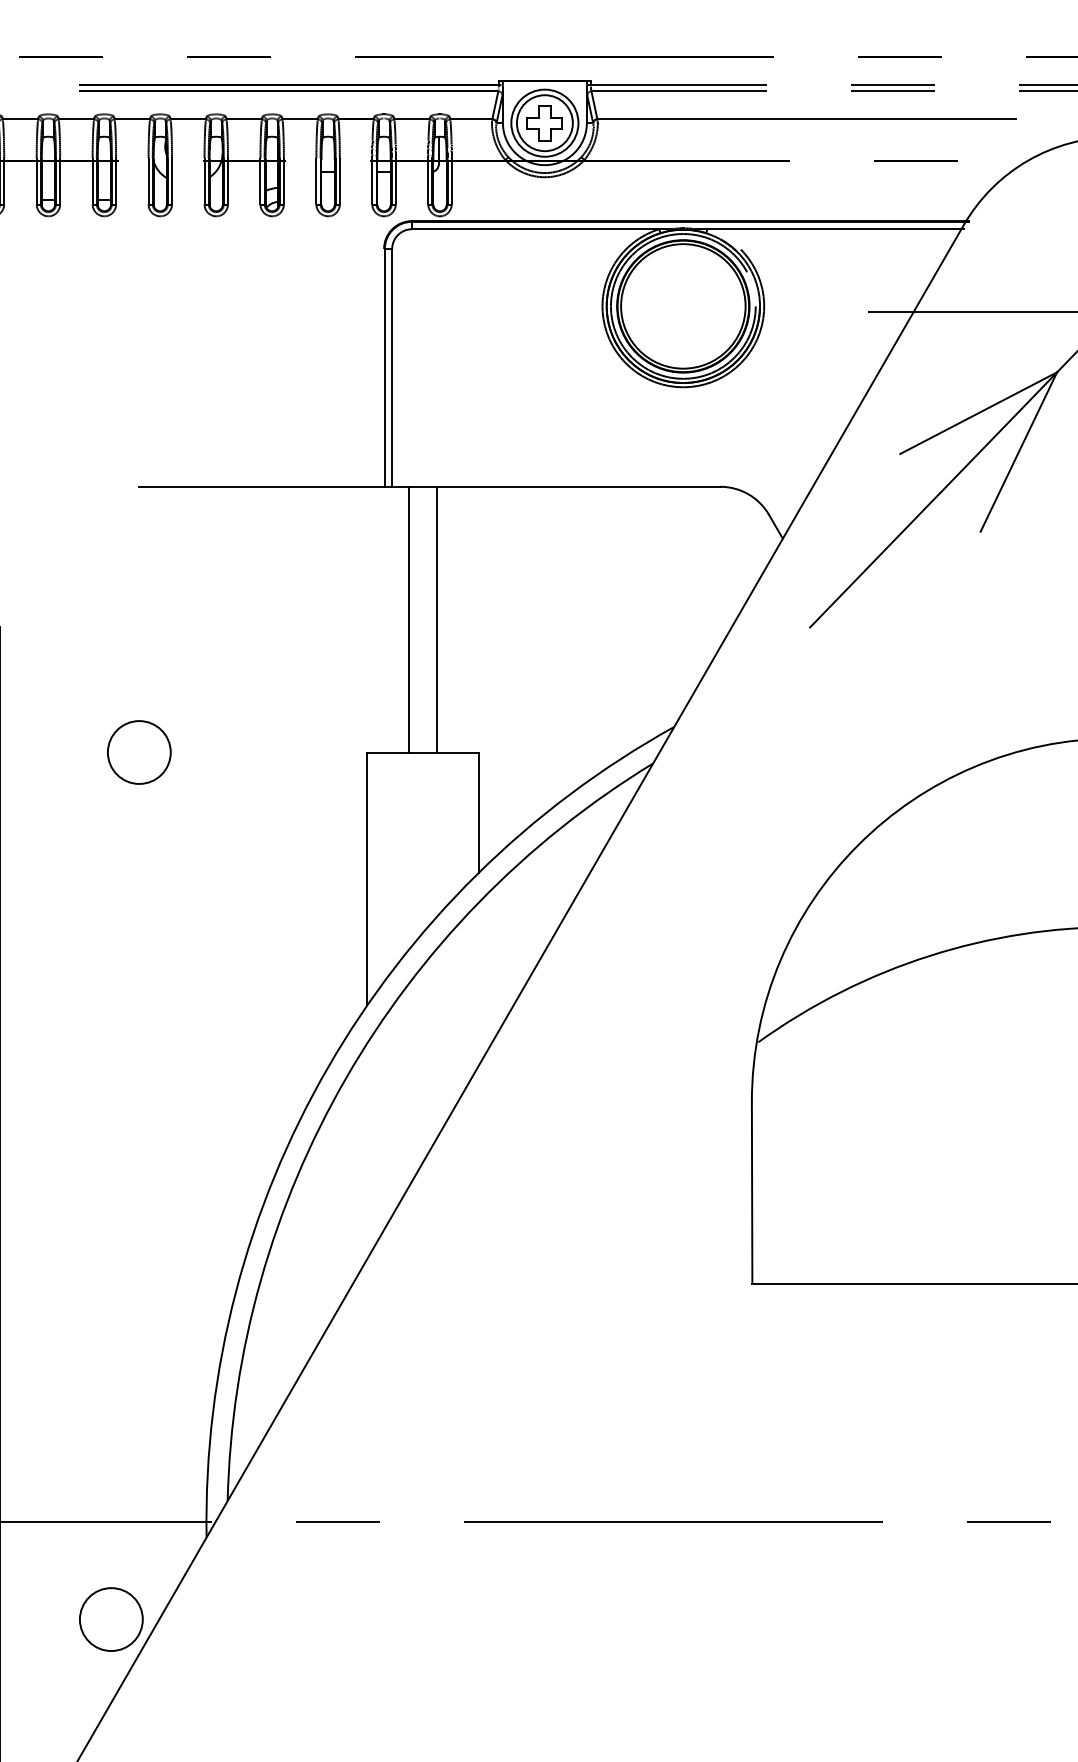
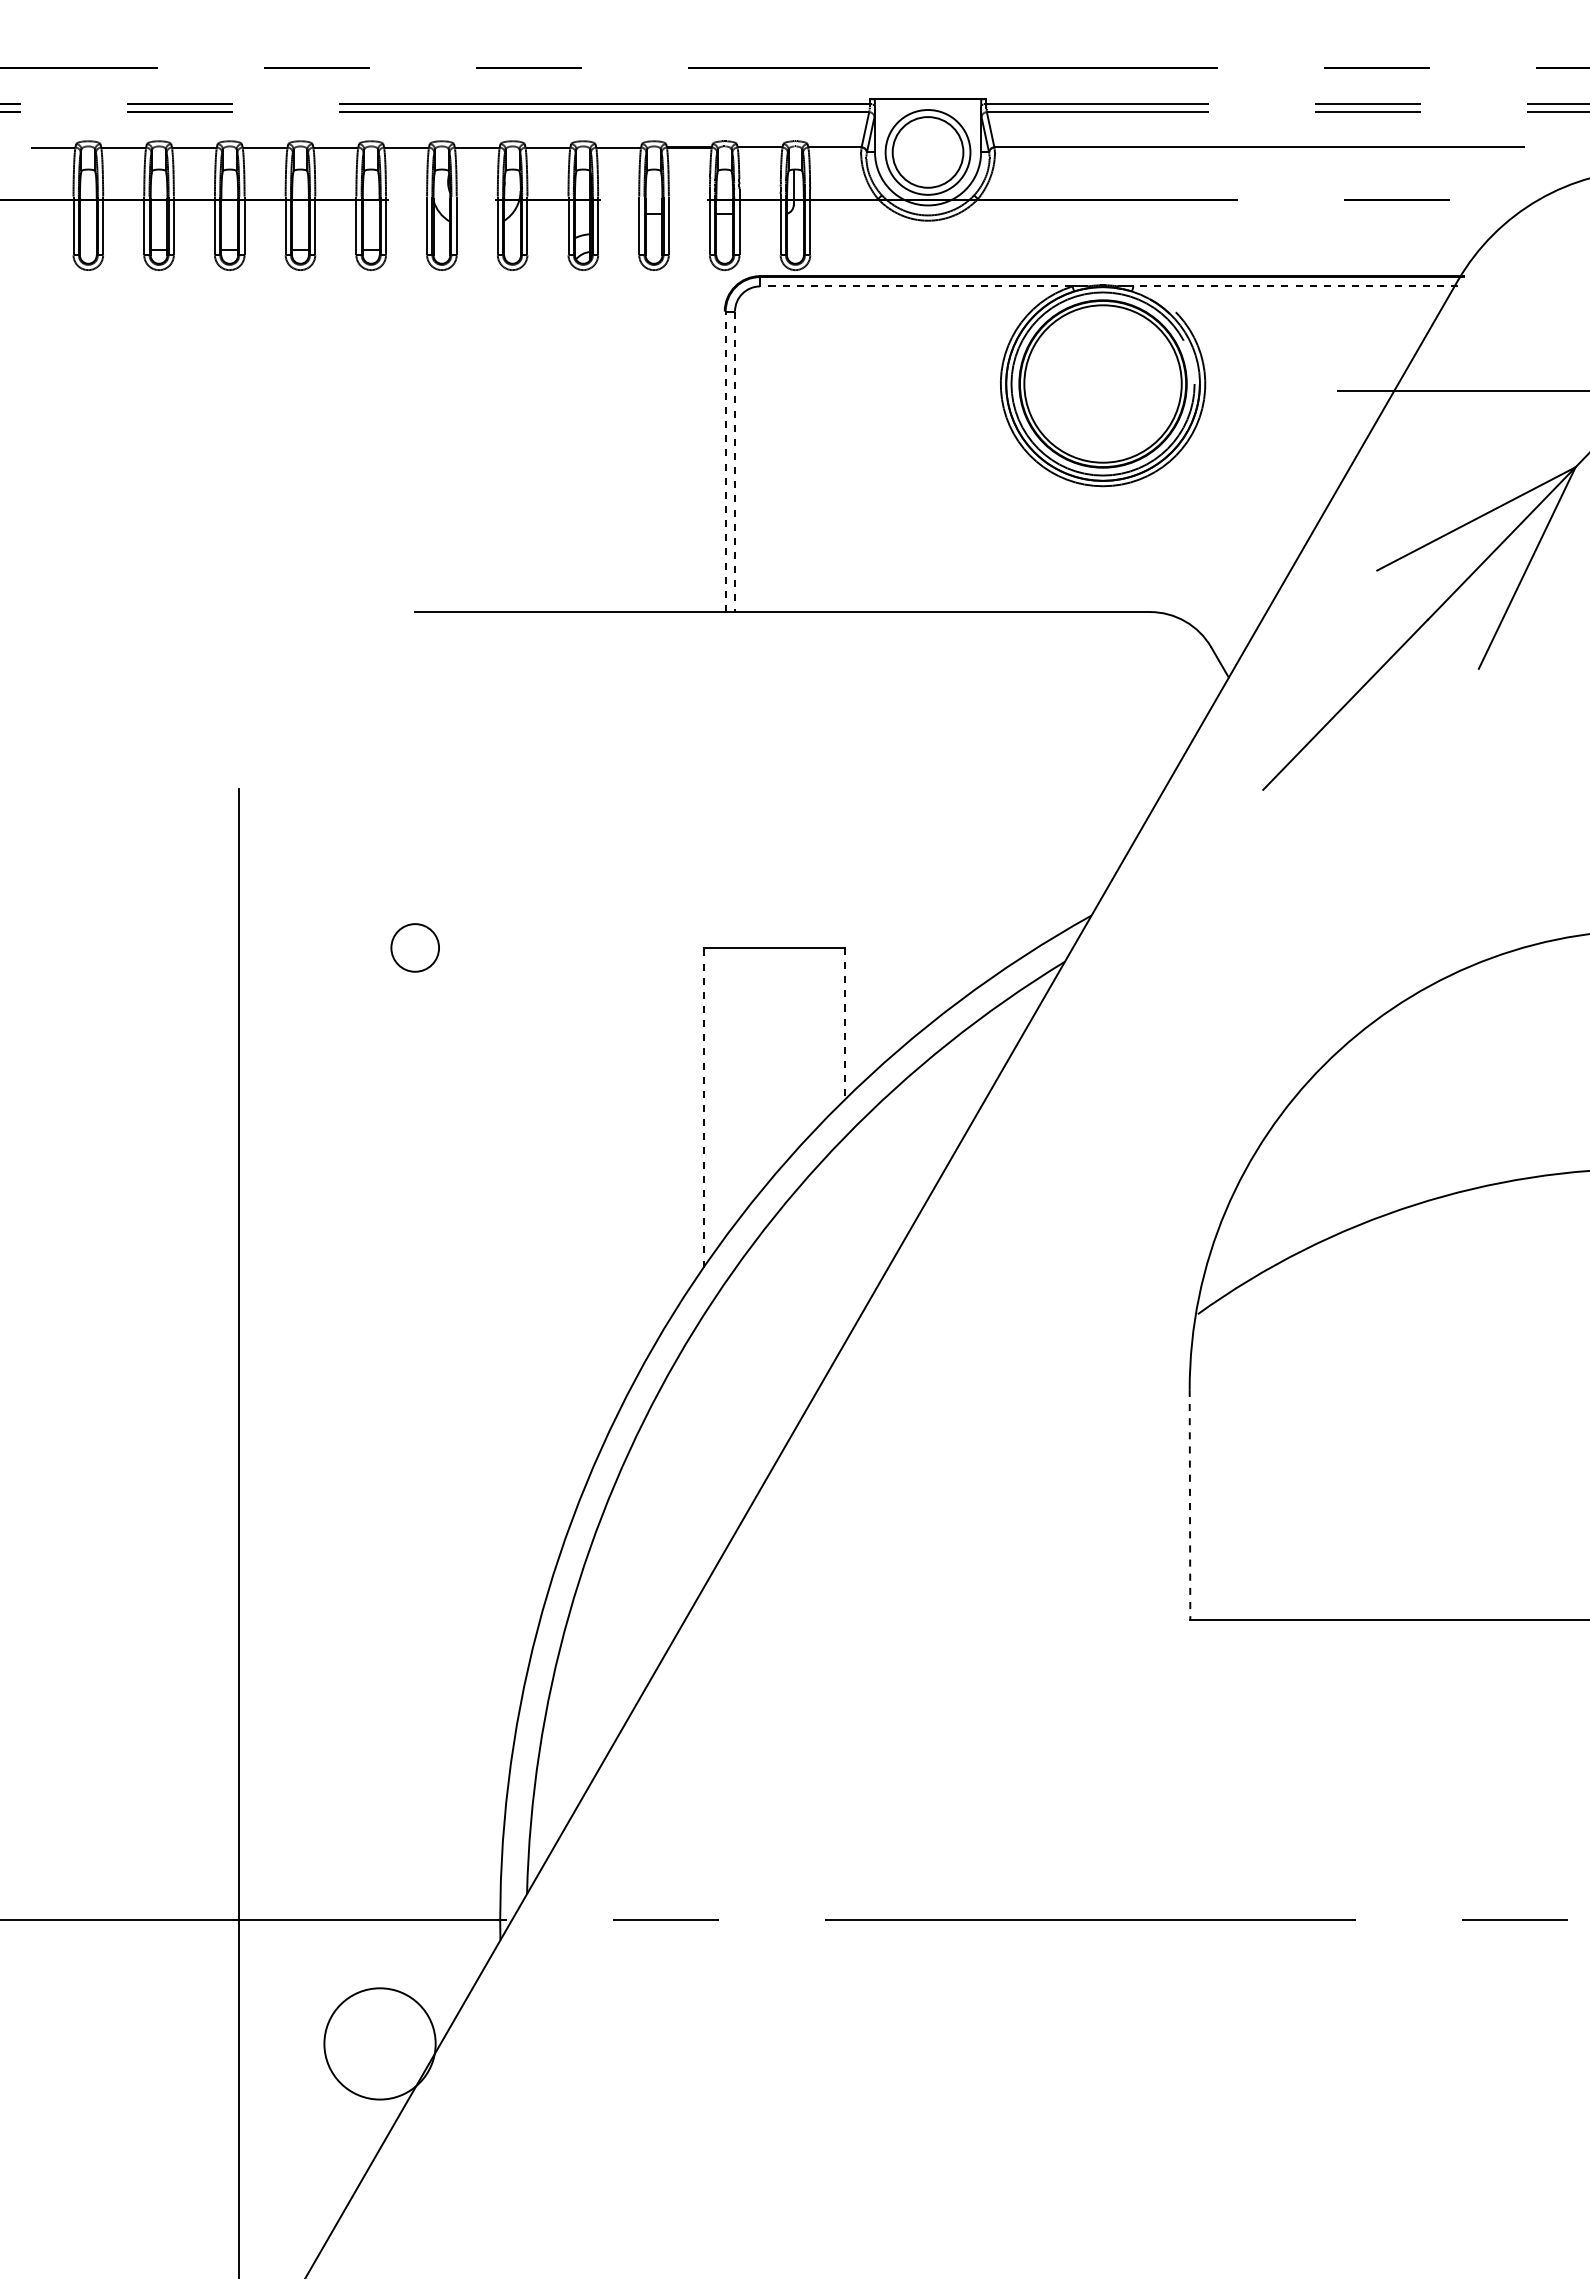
part: (544, 122) -> (927, 151), removed
line: (534, 229) -> (915, 286), solid -> dashed
line: (835, 229) -> (1295, 286), solid -> dashed
line: (384, 367) -> (725, 461), solid -> dashed
line: (391, 368) -> (734, 462), solid -> dashed
line: (409, 619) -> (756, 779), removed
line: (436, 619) -> (791, 779), removed
circle: (138, 752) -> (414, 947), size x0.6
line: (478, 812) -> (844, 1023), solid -> dashed
line: (367, 878) -> (703, 1107), solid -> dashed
line: (752, 1192) -> (1190, 1504), solid -> dashed
circle: (110, 1619) -> (379, 2043), size x1.4

